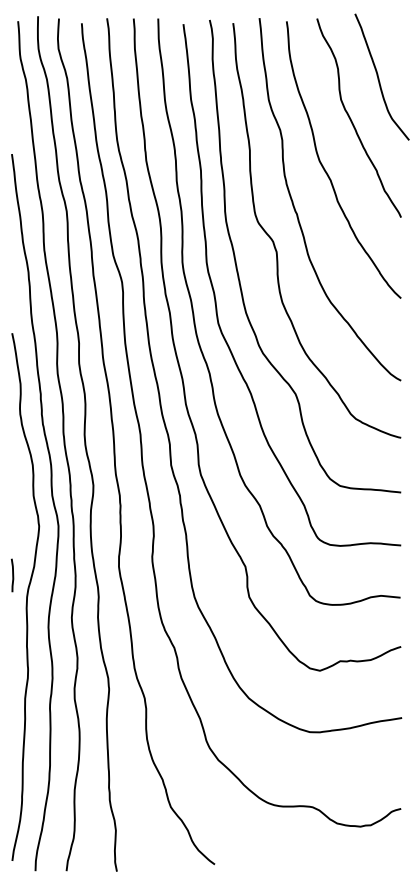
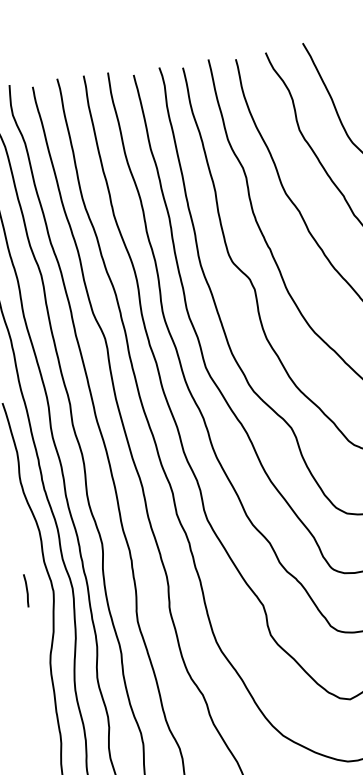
curve: (12, 575) -> (26, 590), moved

